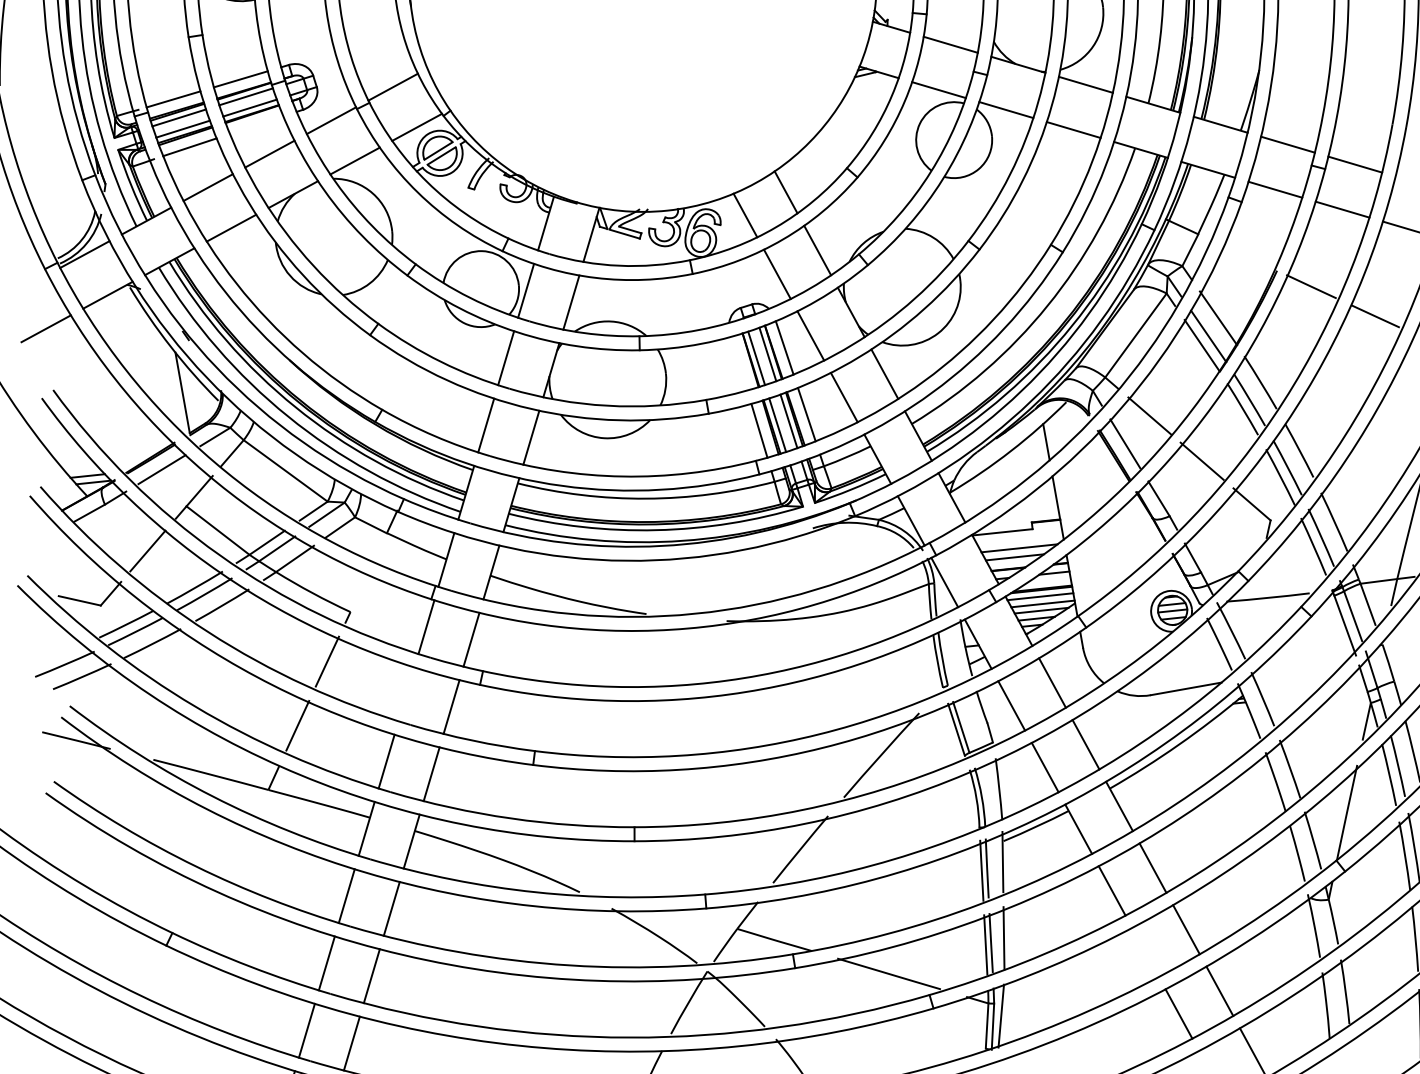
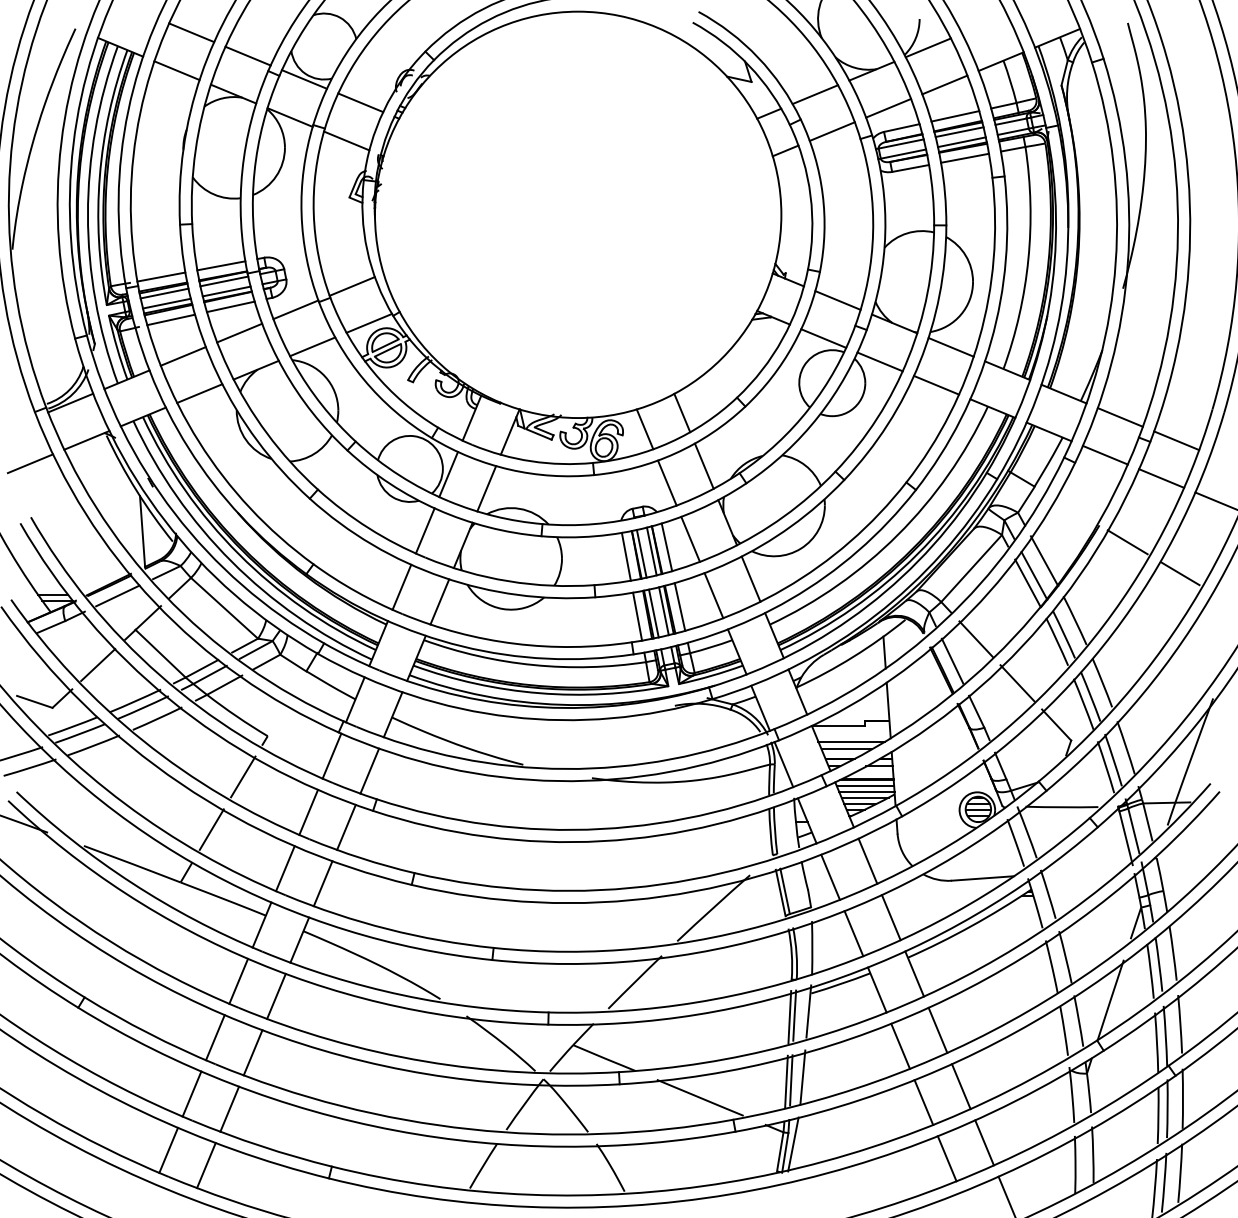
line: (256, 124) -> (230, 306), added
line: (738, 363) -> (625, 556), added
line: (406, 693) -> (308, 811), added
line: (1145, 952) -> (923, 1102), added

